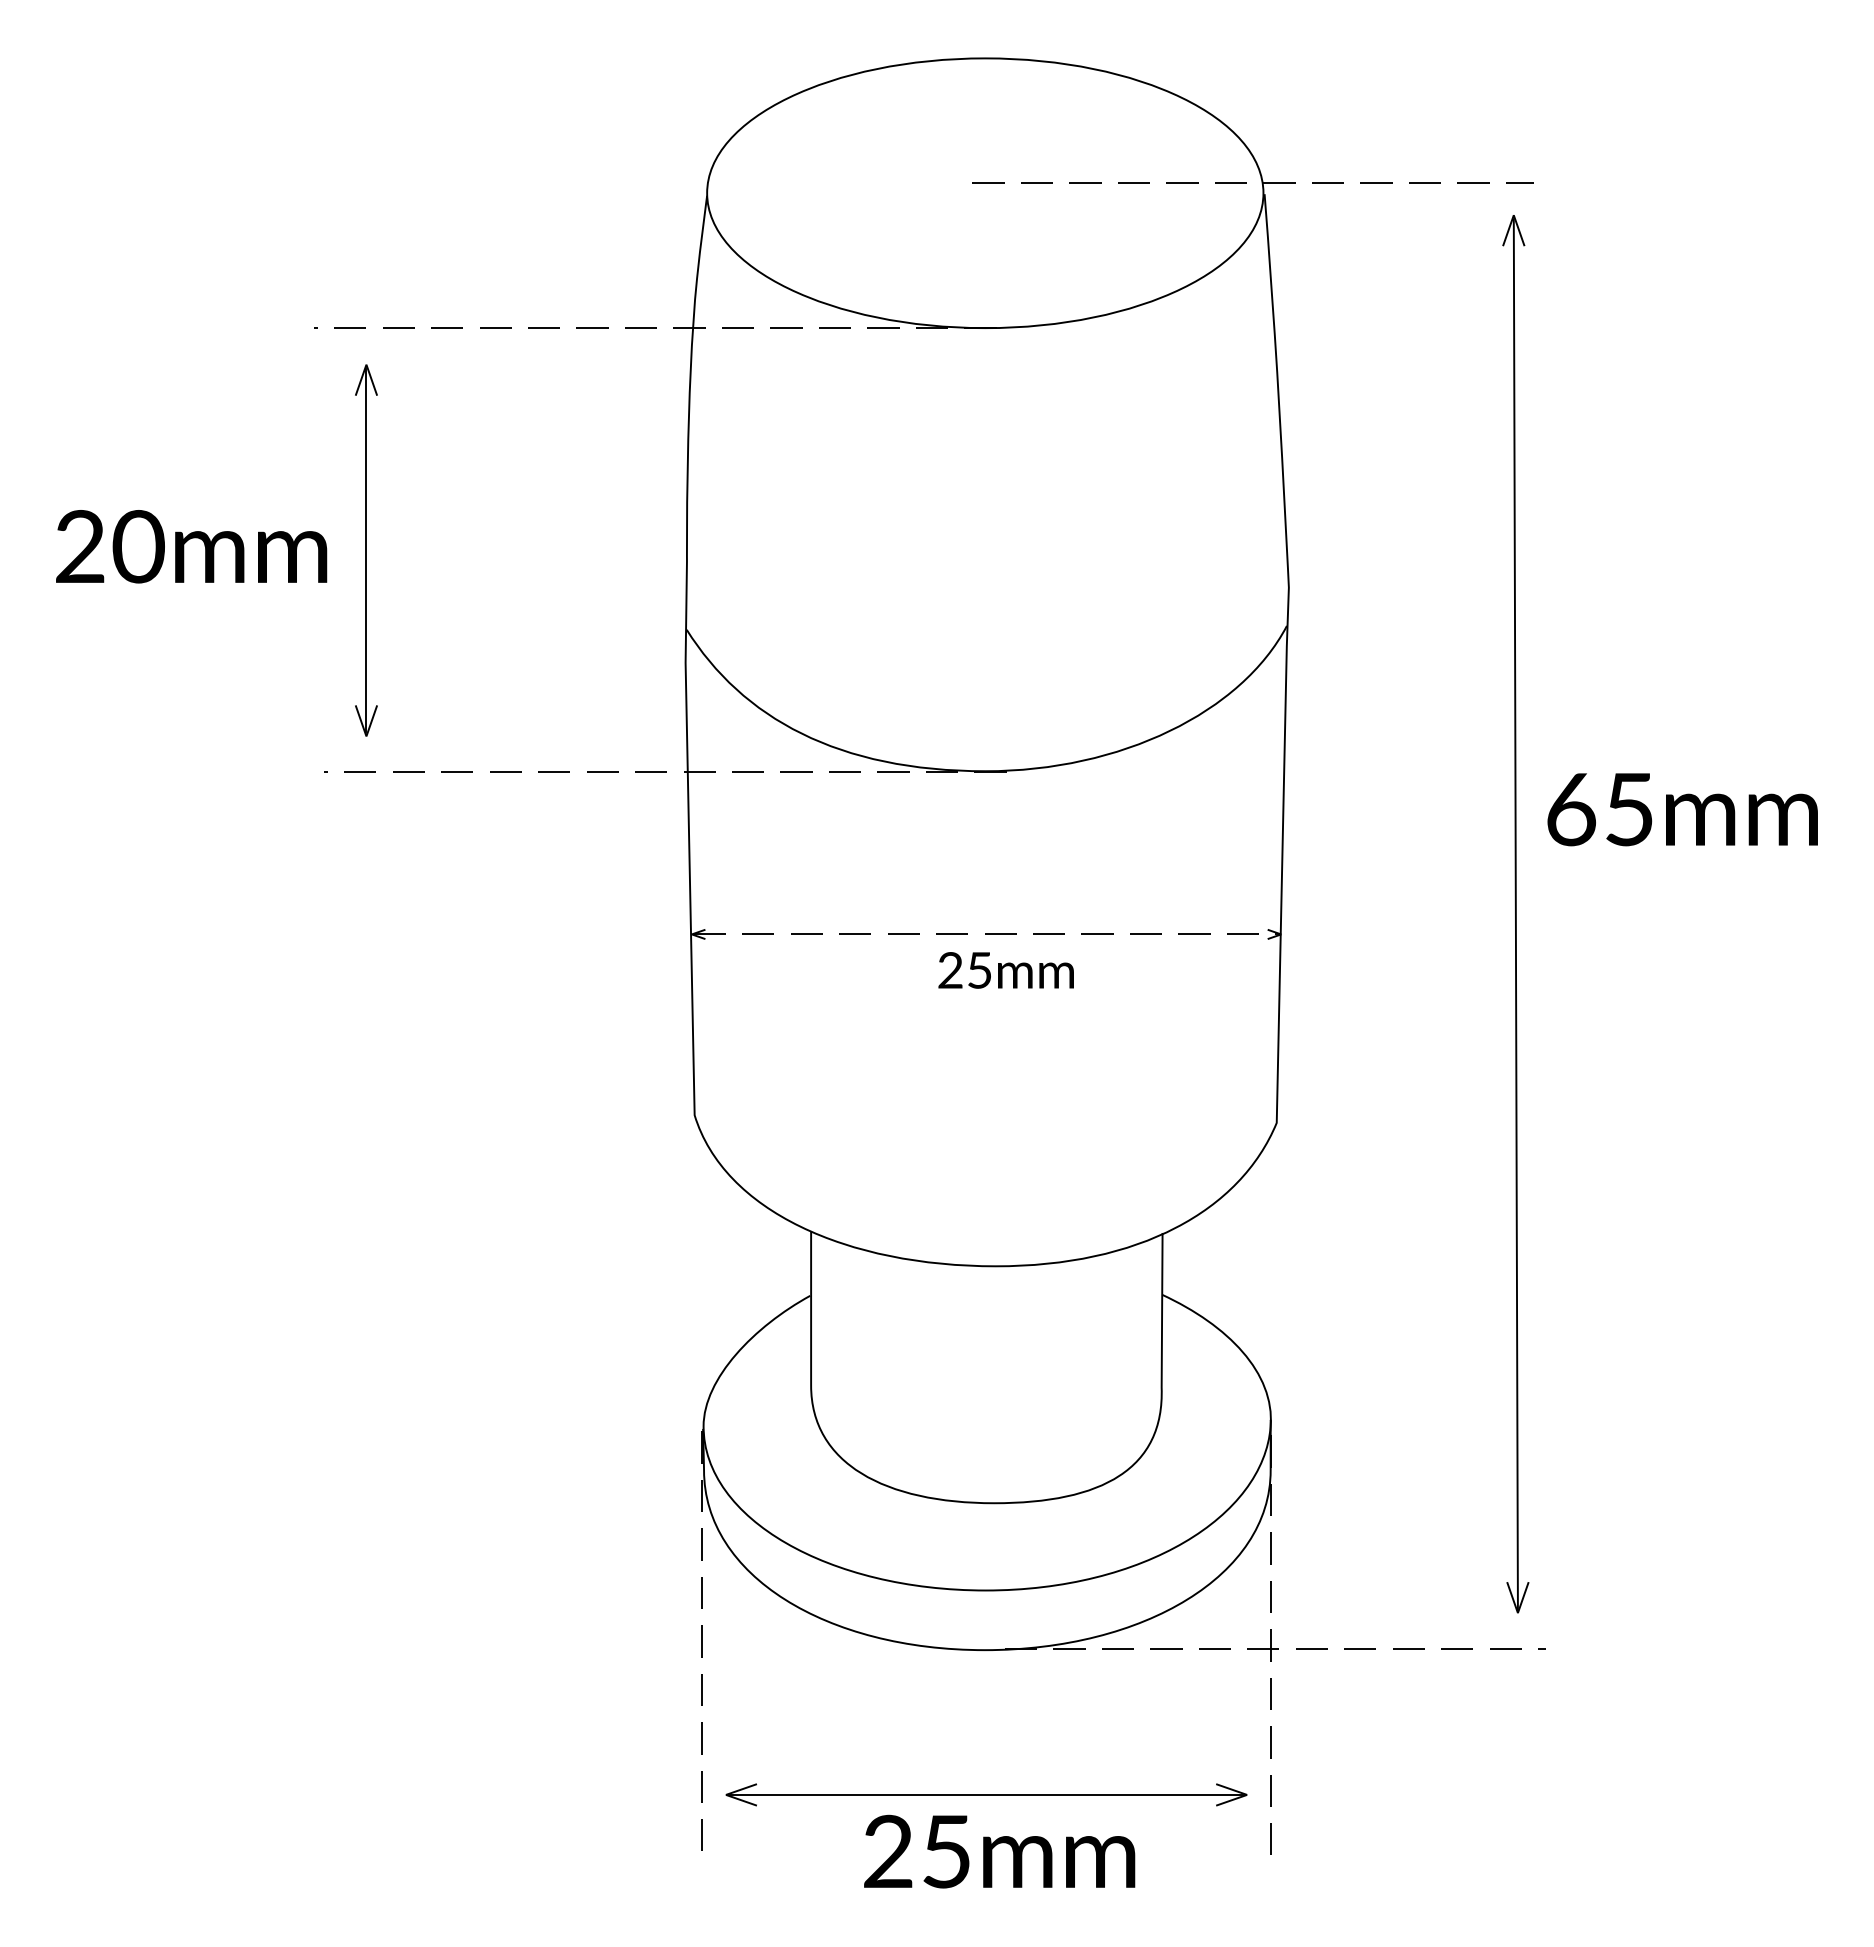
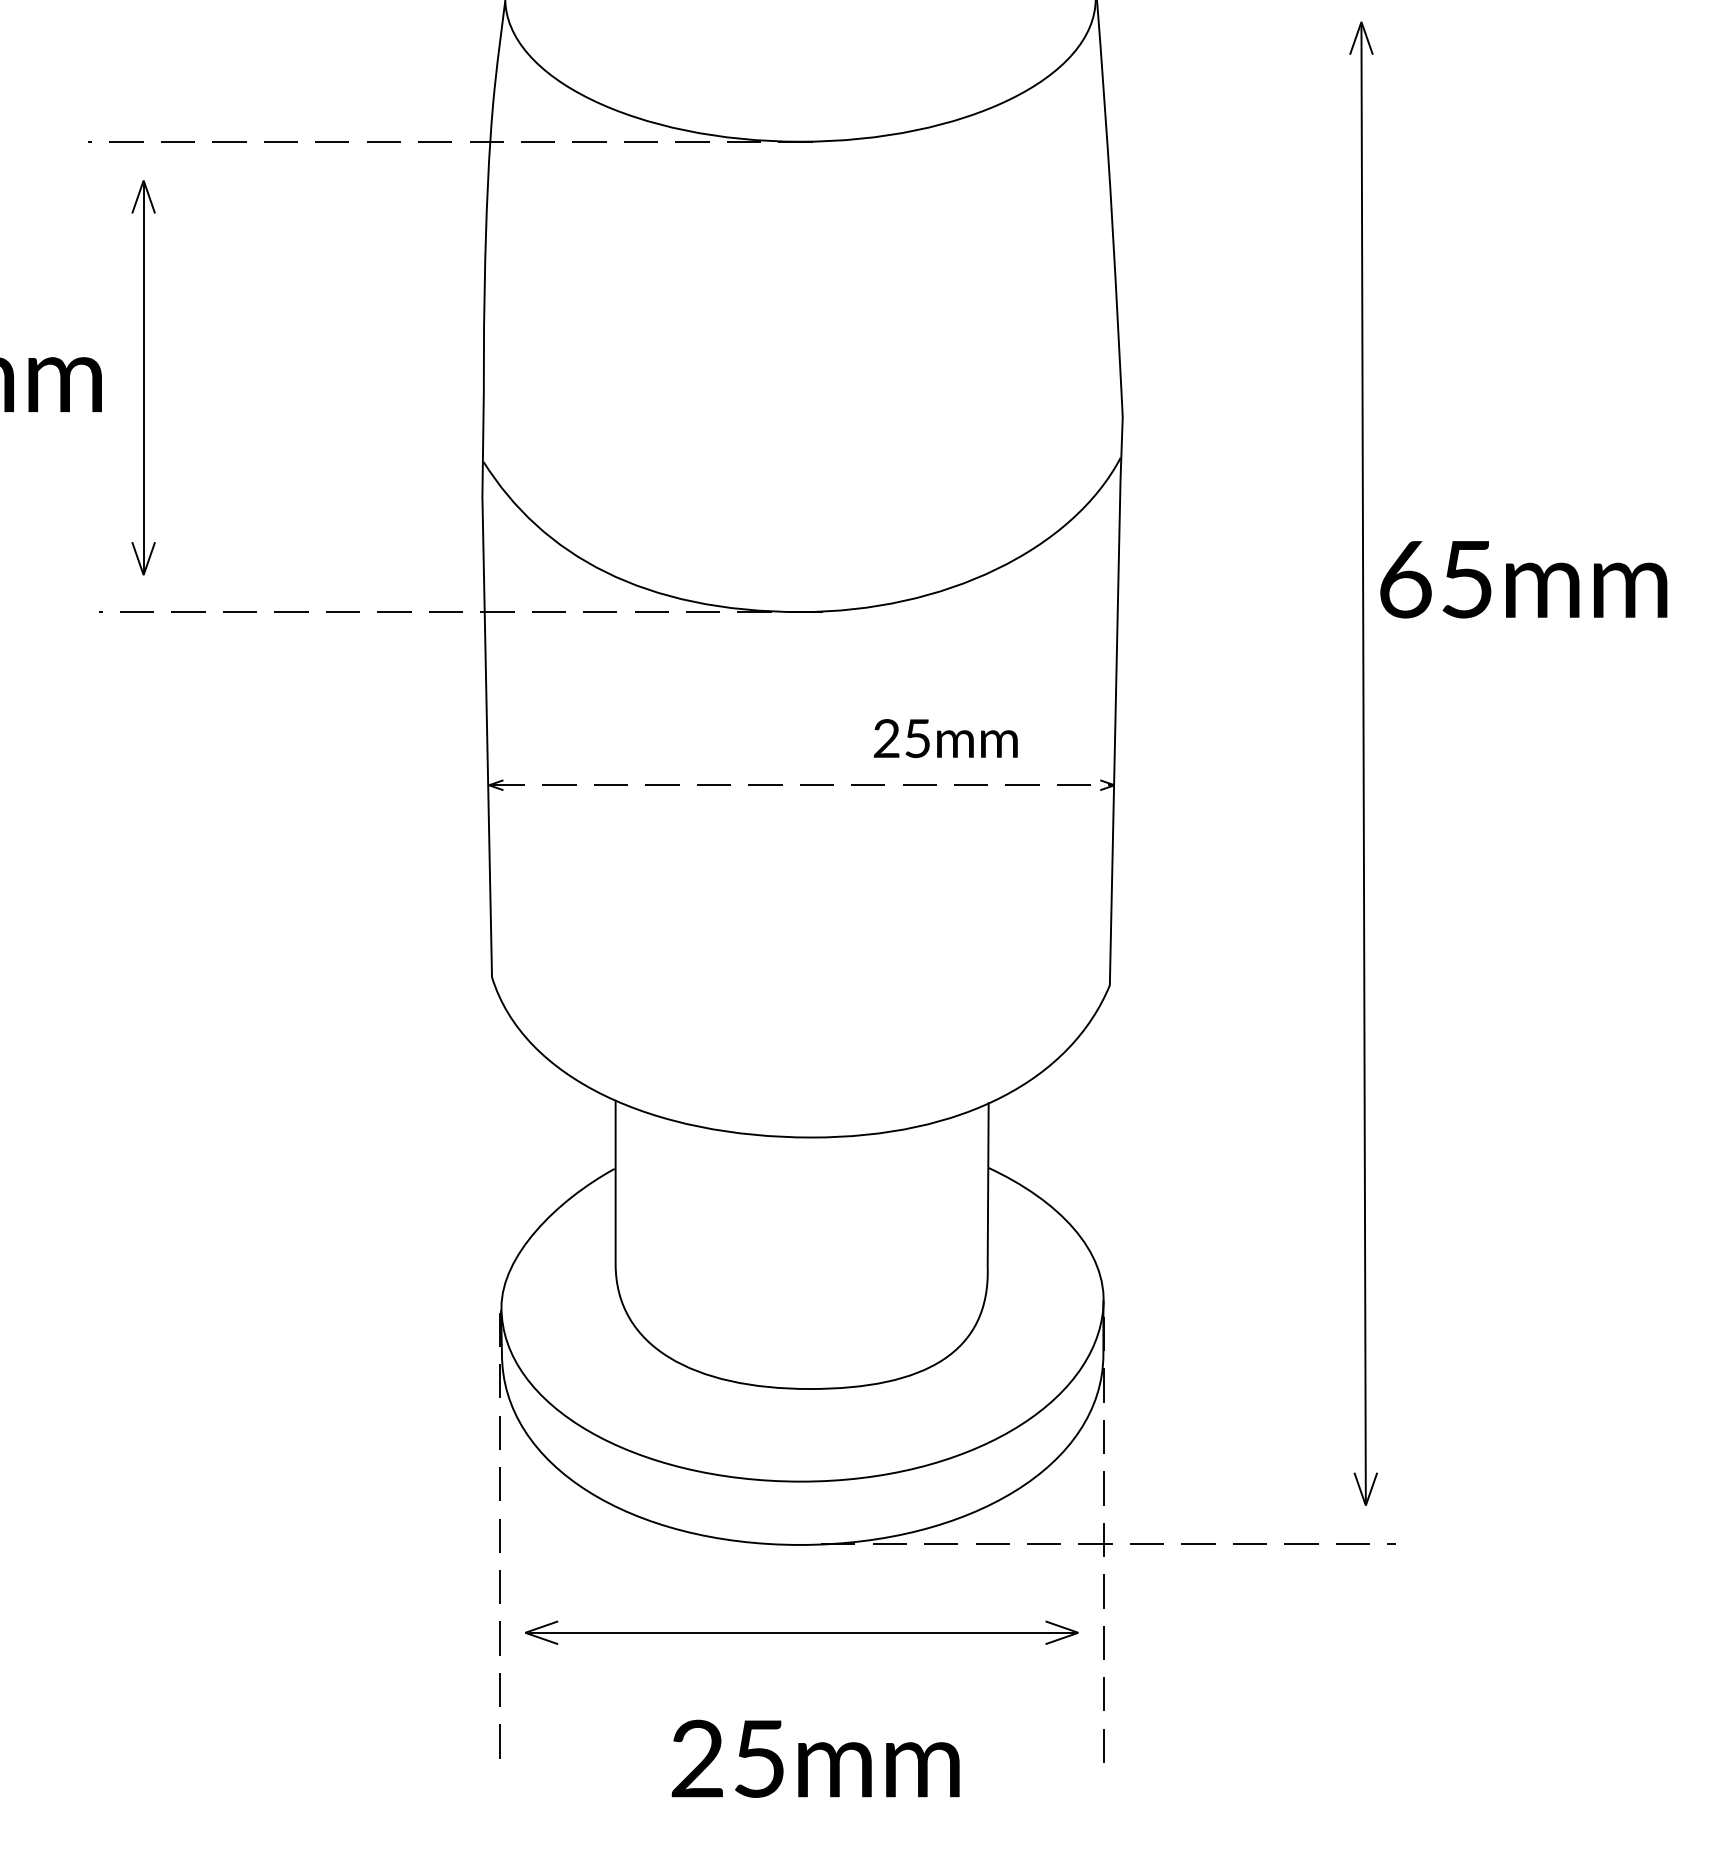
part: (1679, 803) -> (1520, 573), moved
part: (1005, 970) -> (945, 738), moved
part: (986, 1794) -> (801, 1632), moved

